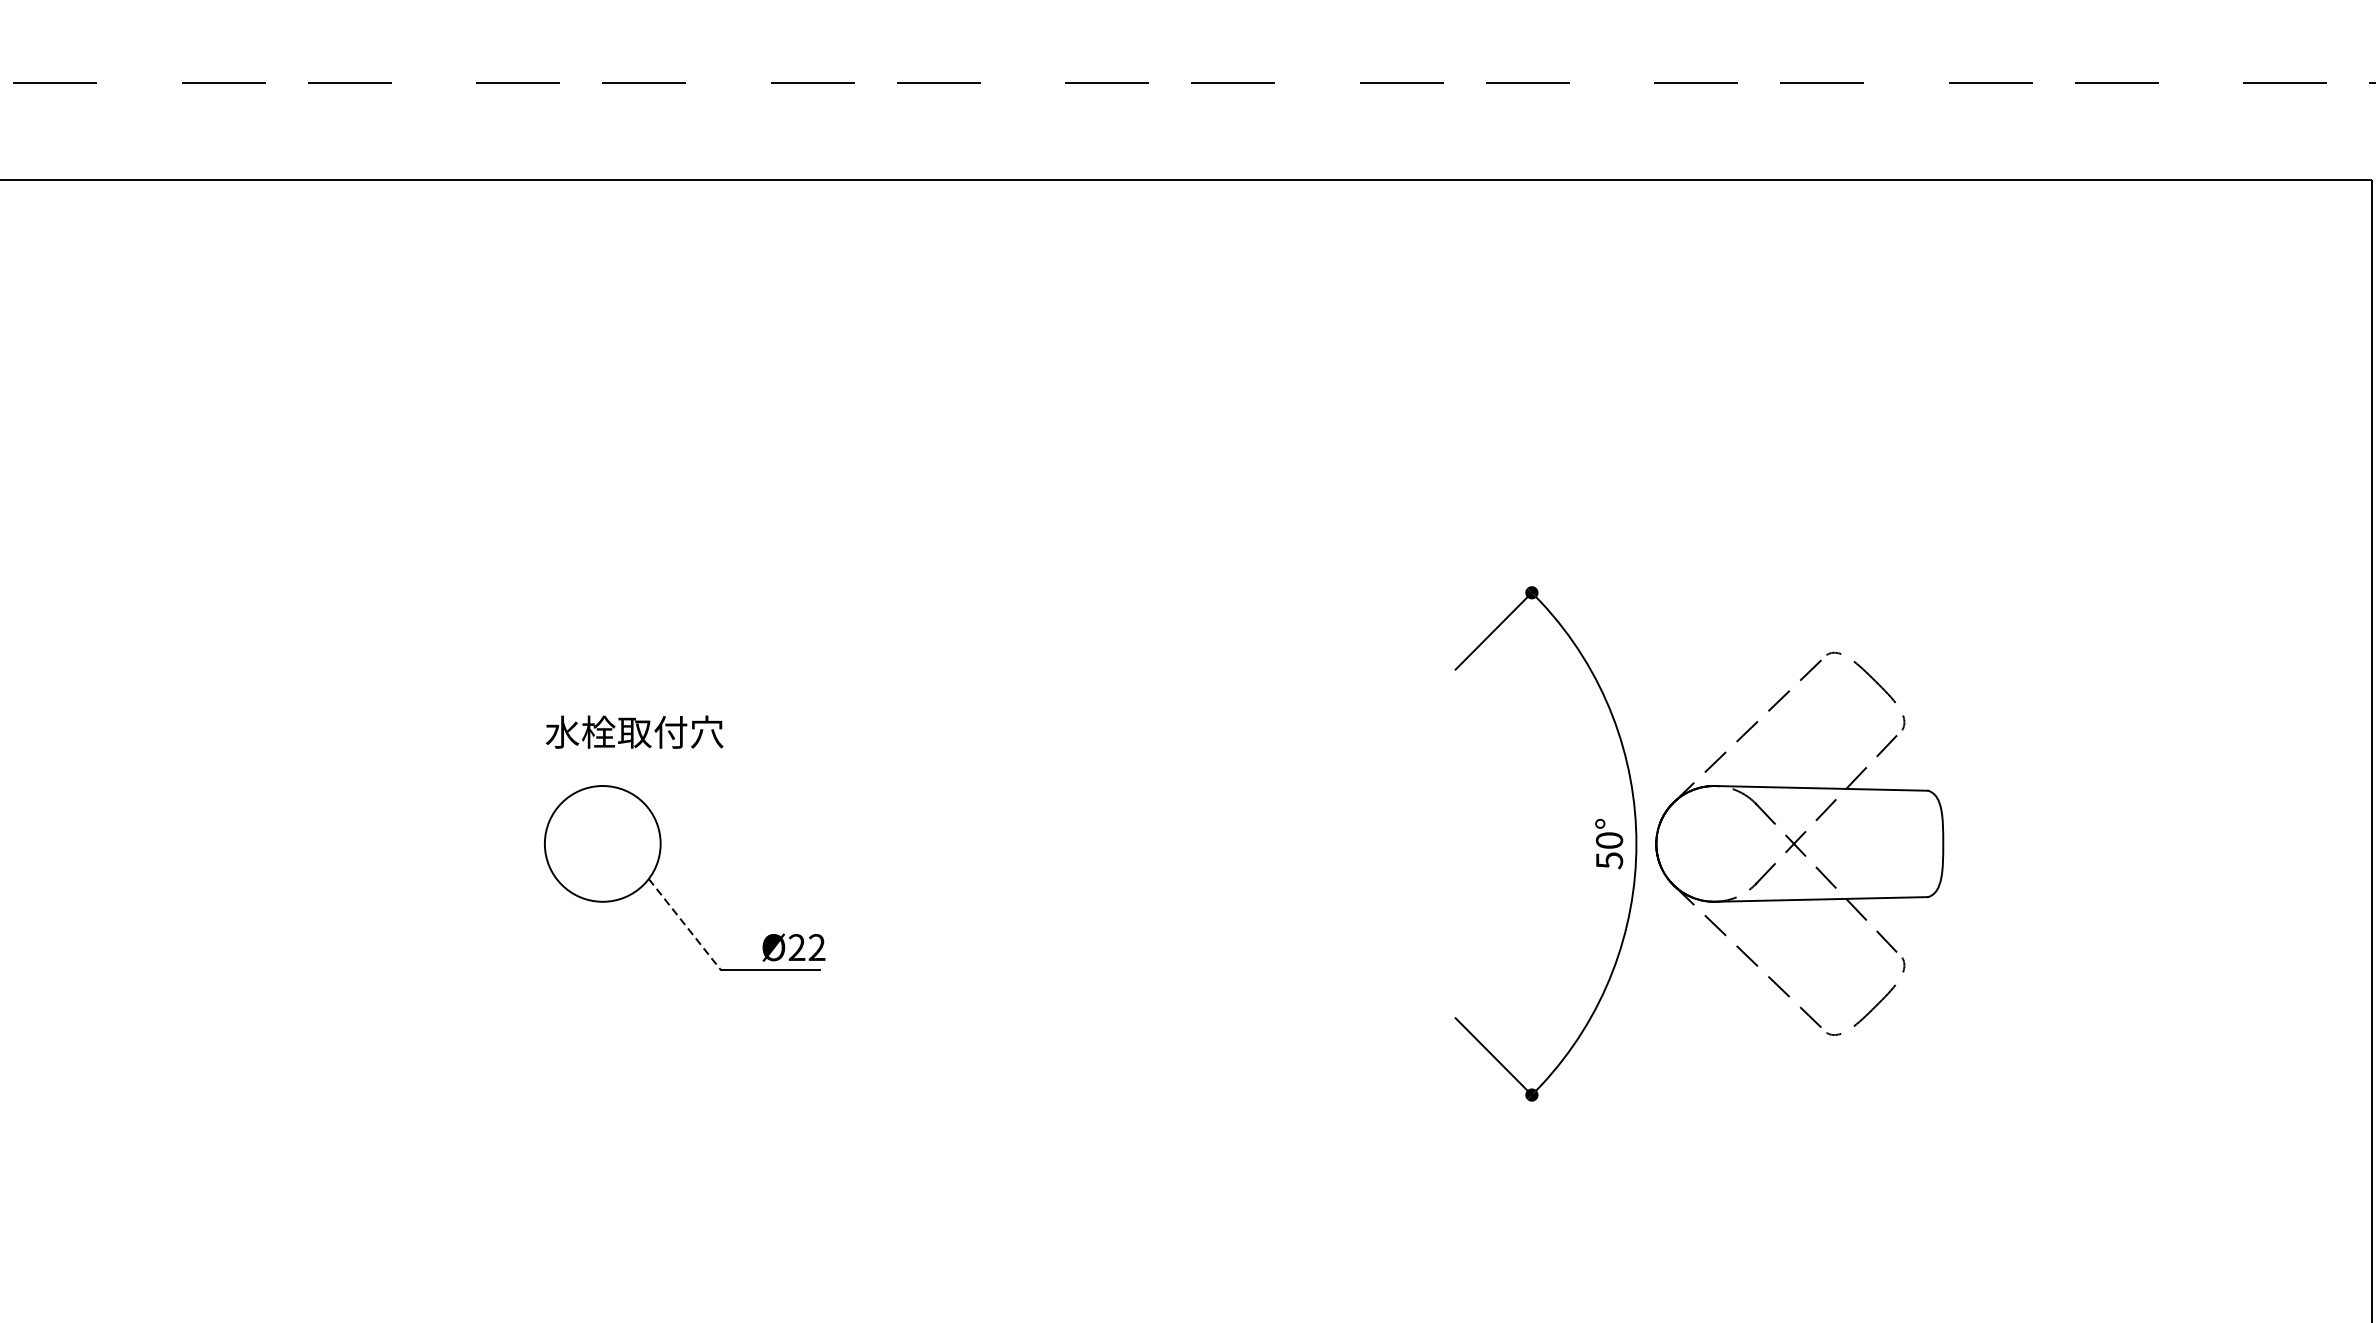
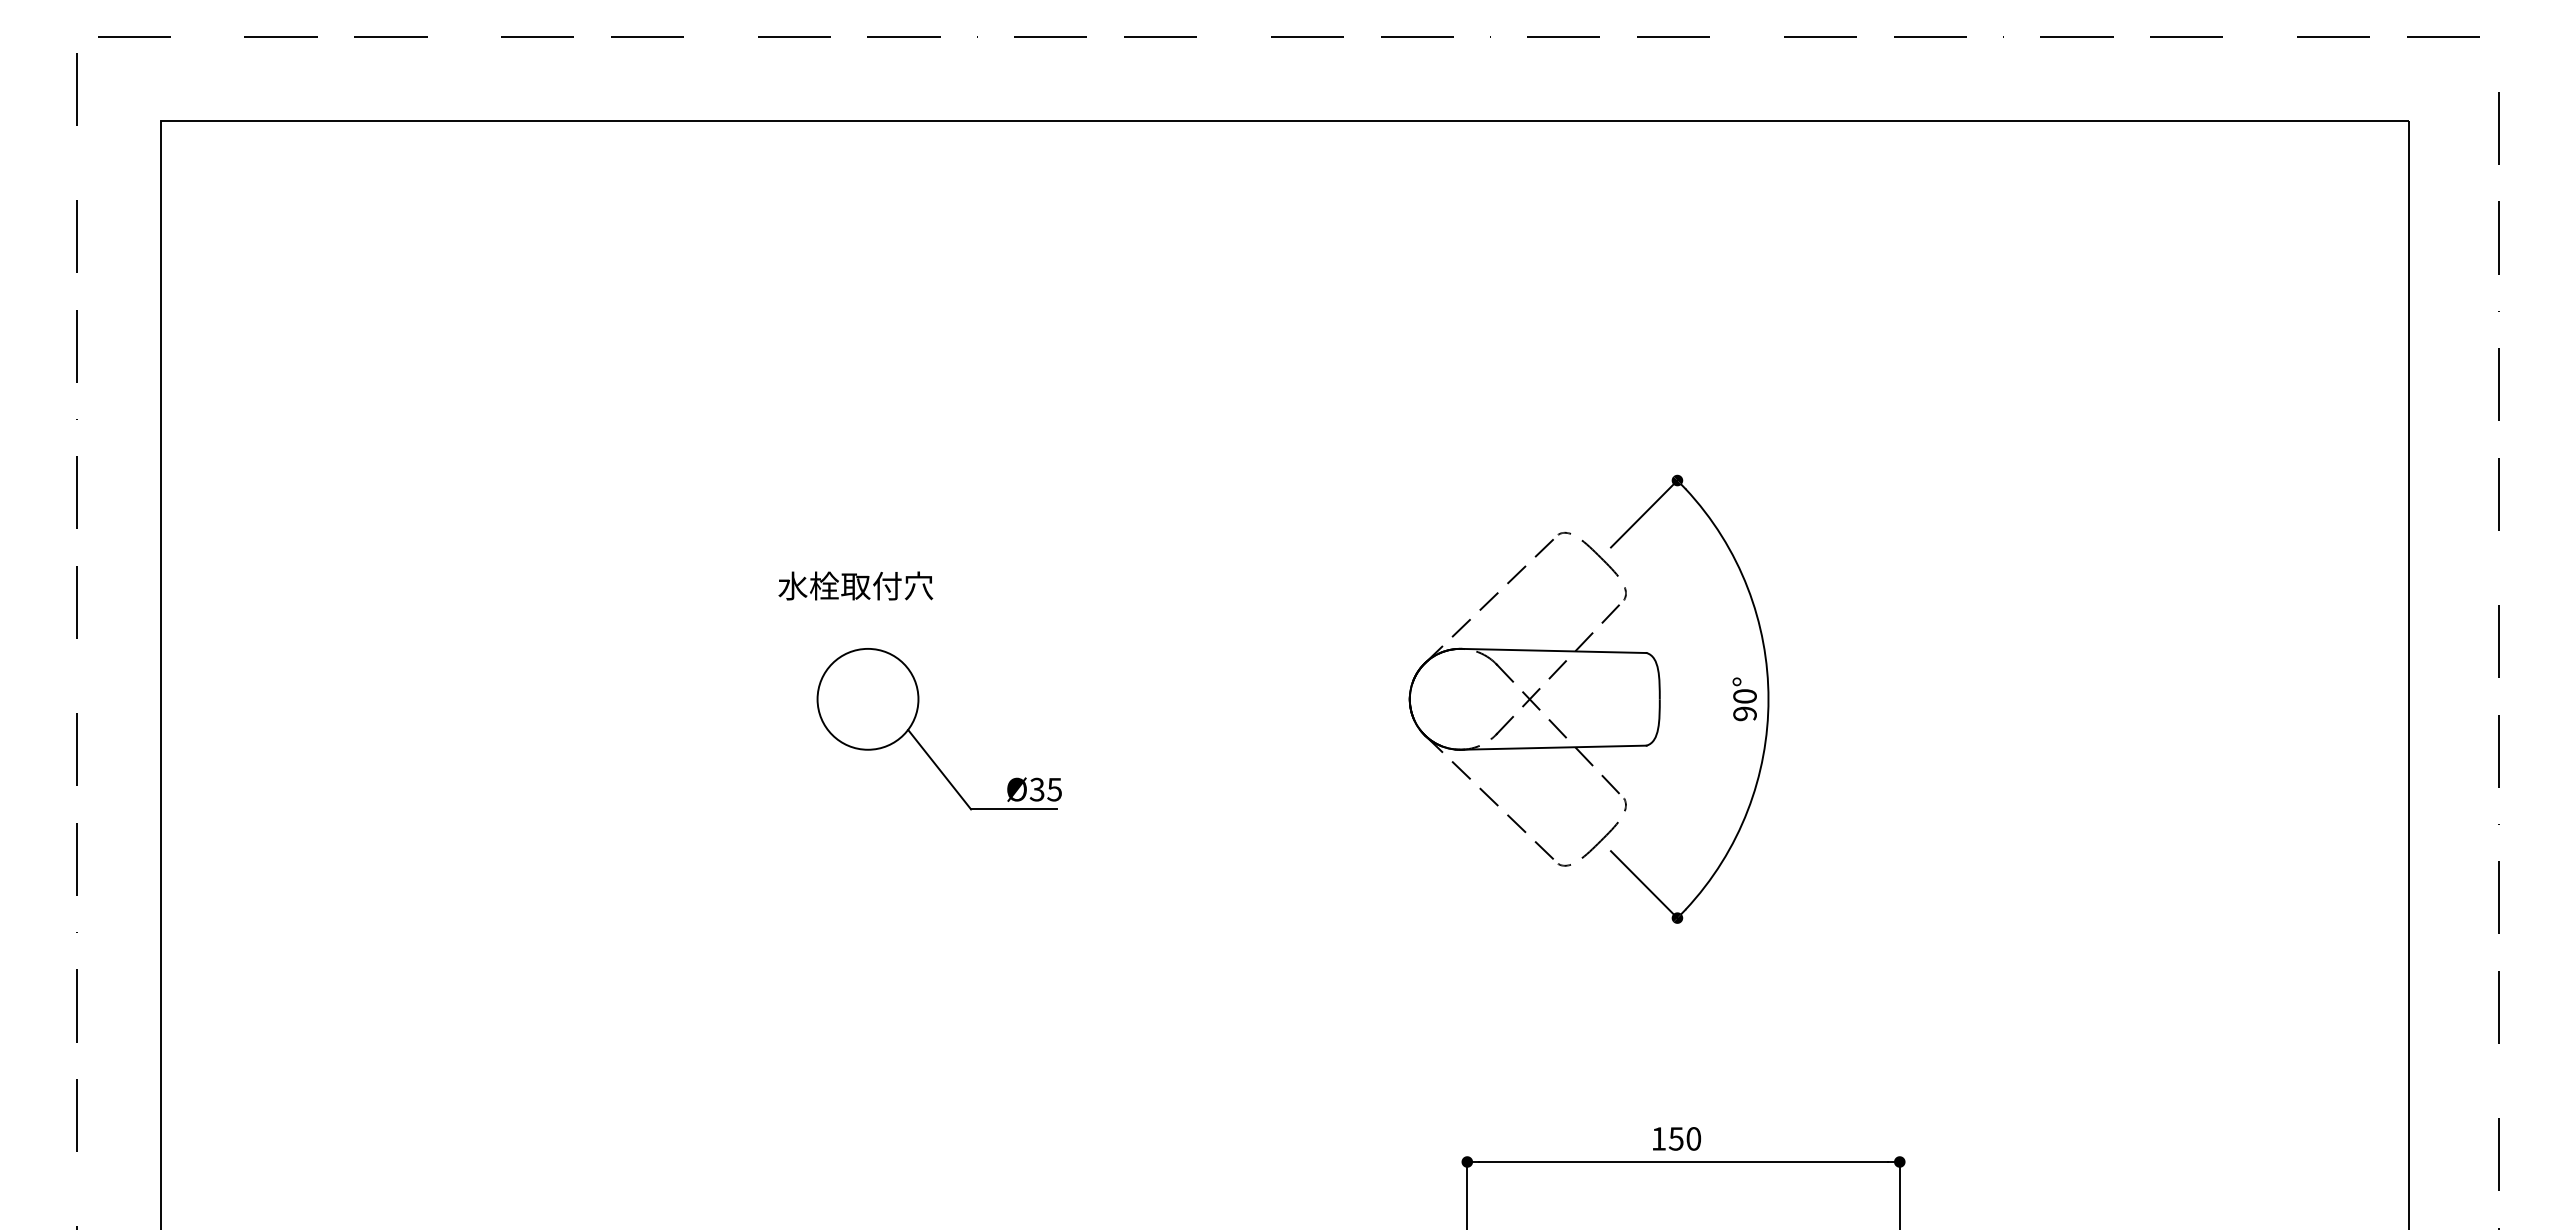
text: (634, 731) -> (855, 585), moved
part: (1799, 842) -> (1534, 698), moved
text: (1608, 860) -> (1744, 713), 50° -> 90°
line: (684, 924) -> (939, 769), dashed -> solid
text: (806, 947) -> (1045, 789), Ø22 -> Ø35

